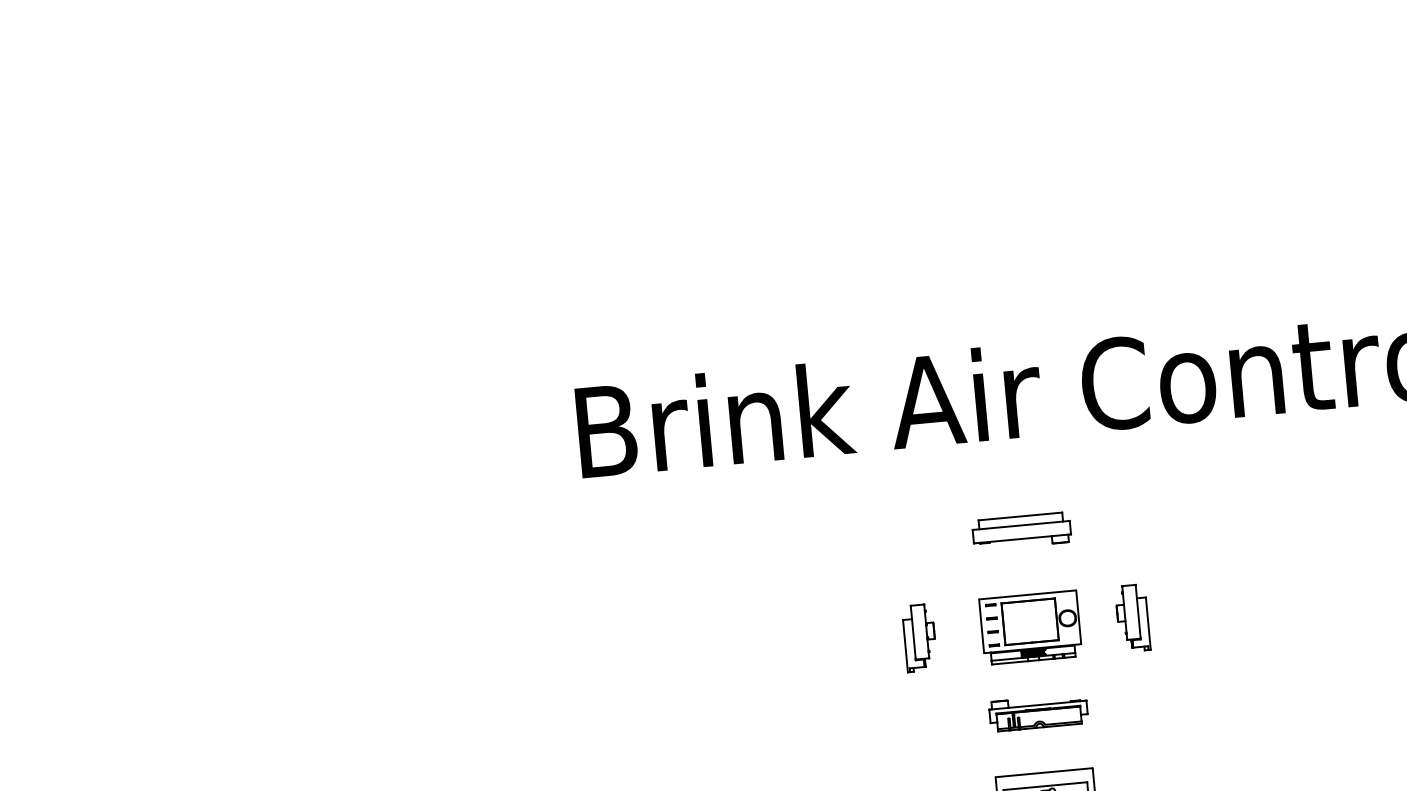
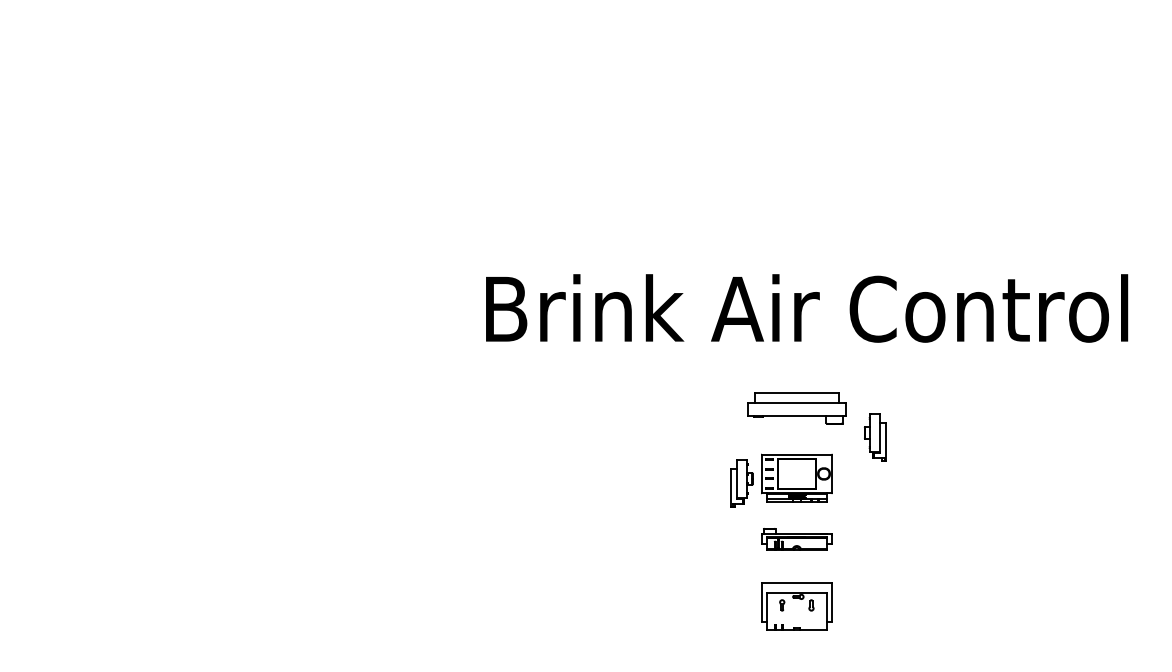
part: (1021, 531) -> (796, 408), size x1.4
part: (1132, 618) -> (875, 437), moved
part: (919, 638) -> (741, 483), moved

